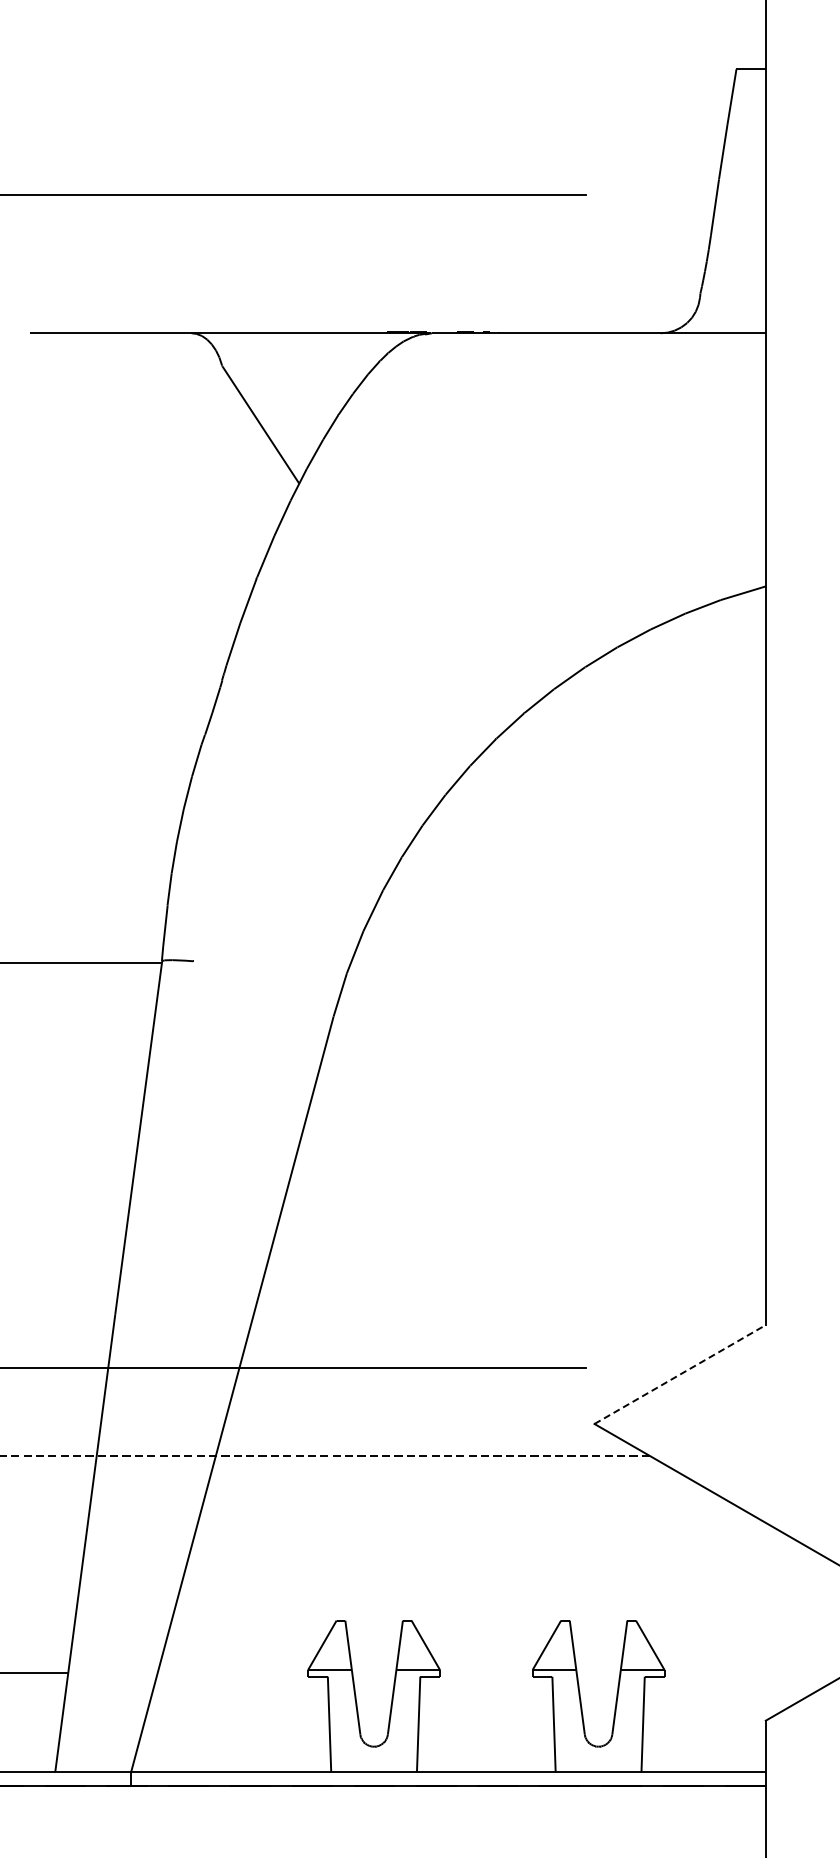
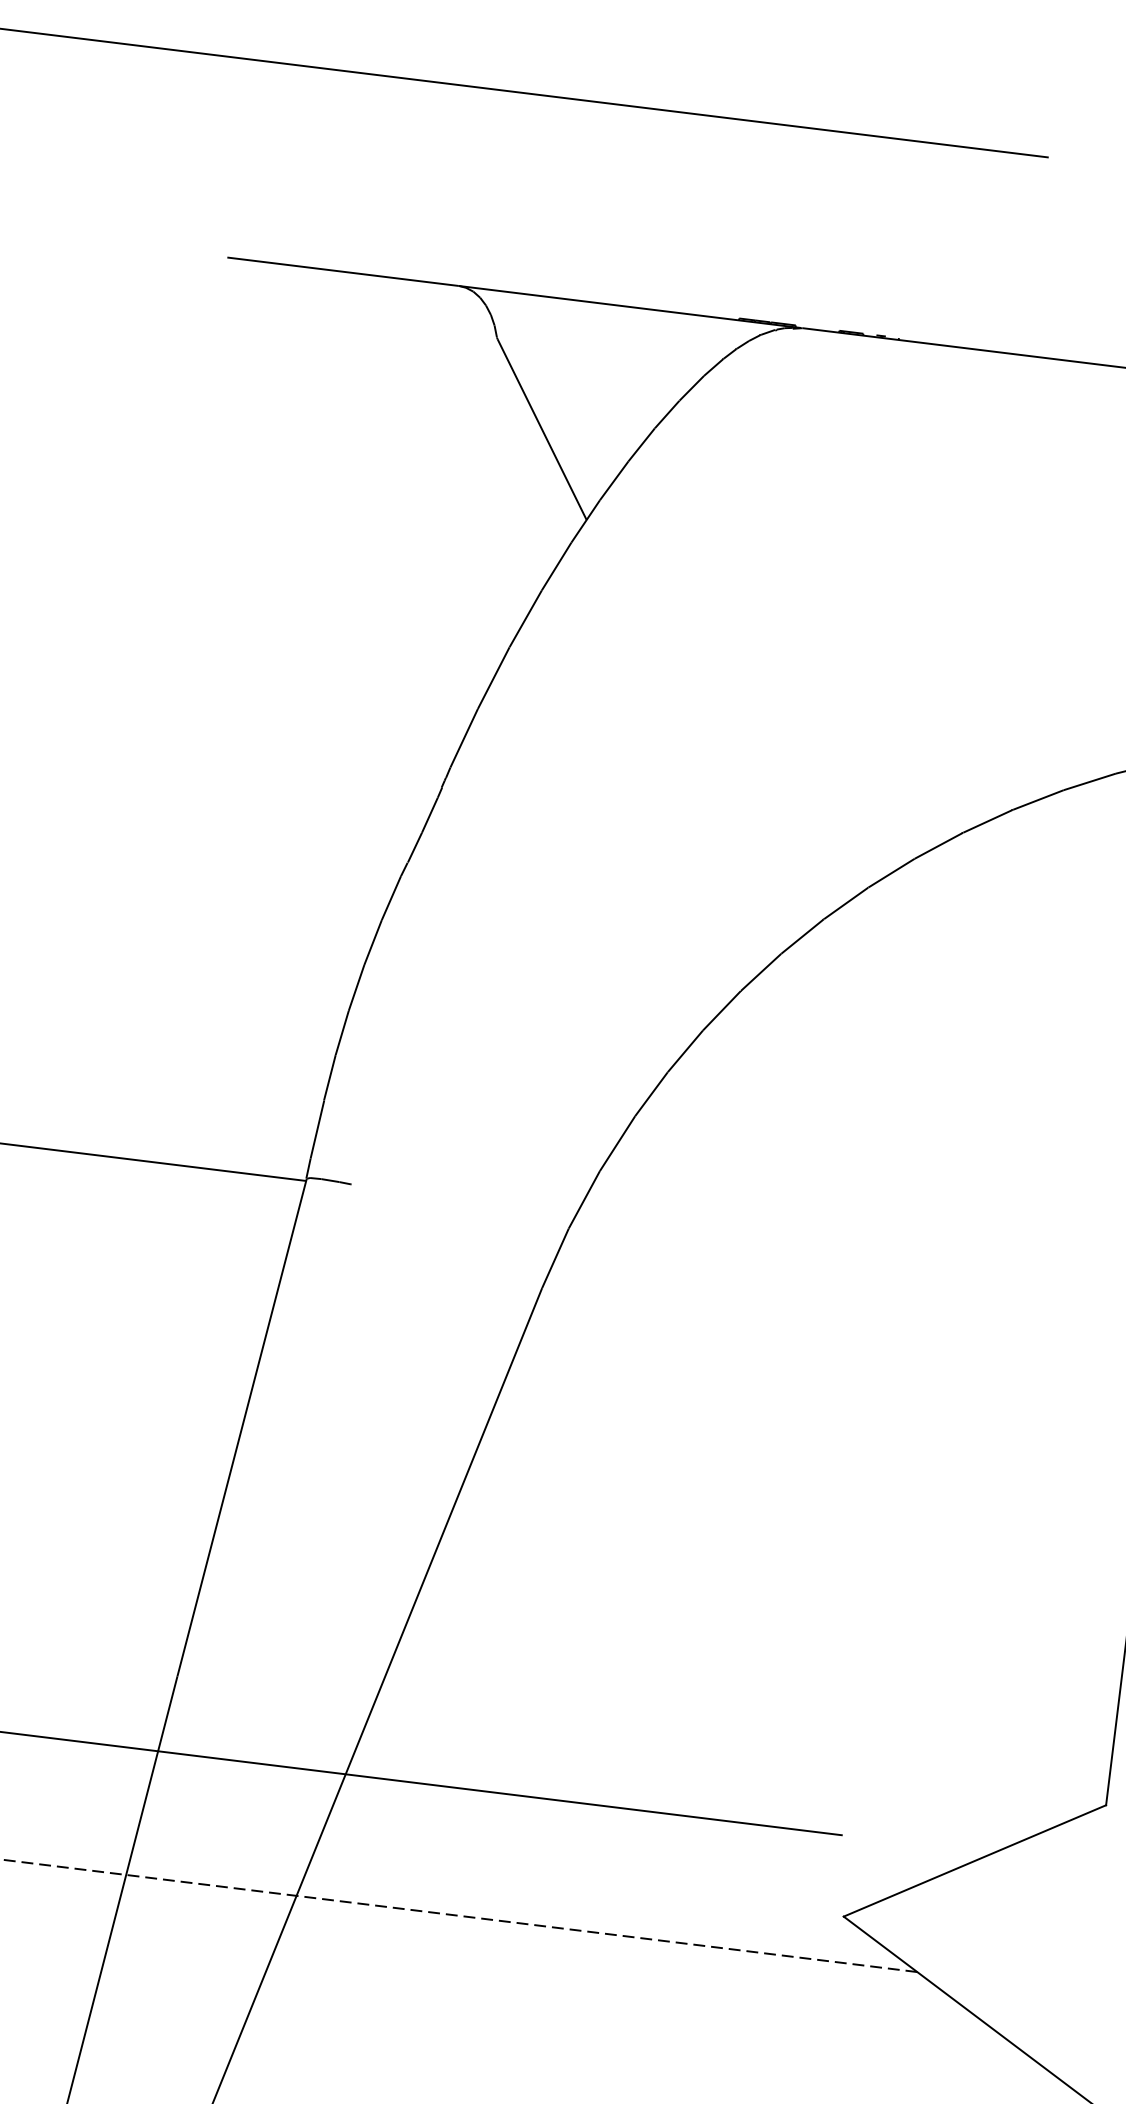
line: (680, 1374) -> (975, 1860), dashed -> solid

